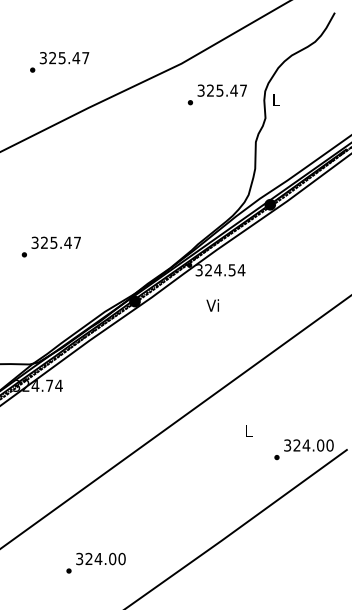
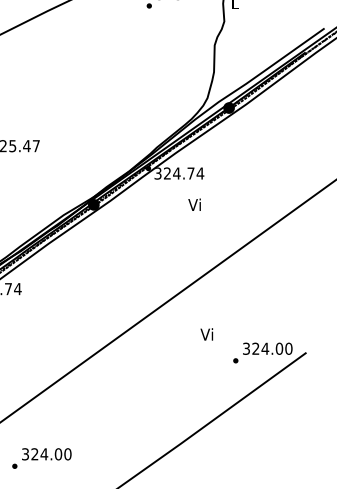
text: (231, 270) -> (190, 173), 324.54 -> 324.74
text: (212, 305) -> (194, 204), moved
text: (247, 430) -> (206, 333), L -> Vi
text: (95, 562) -> (41, 457), moved

